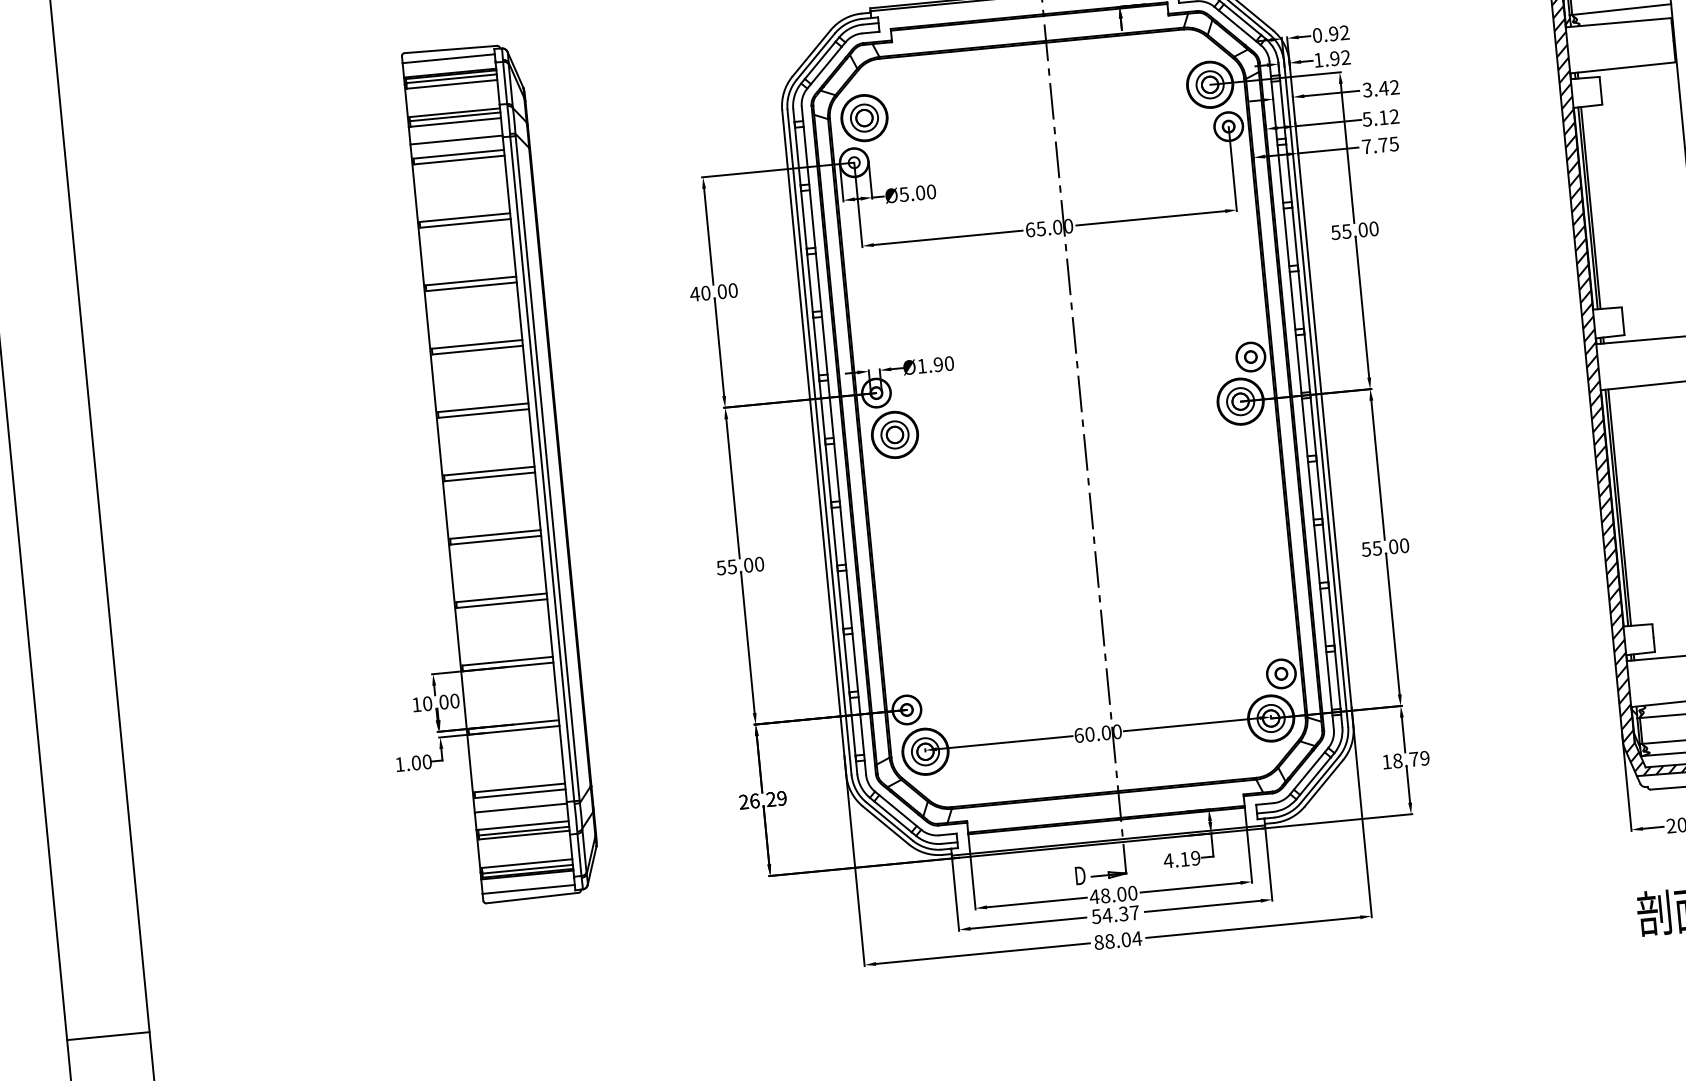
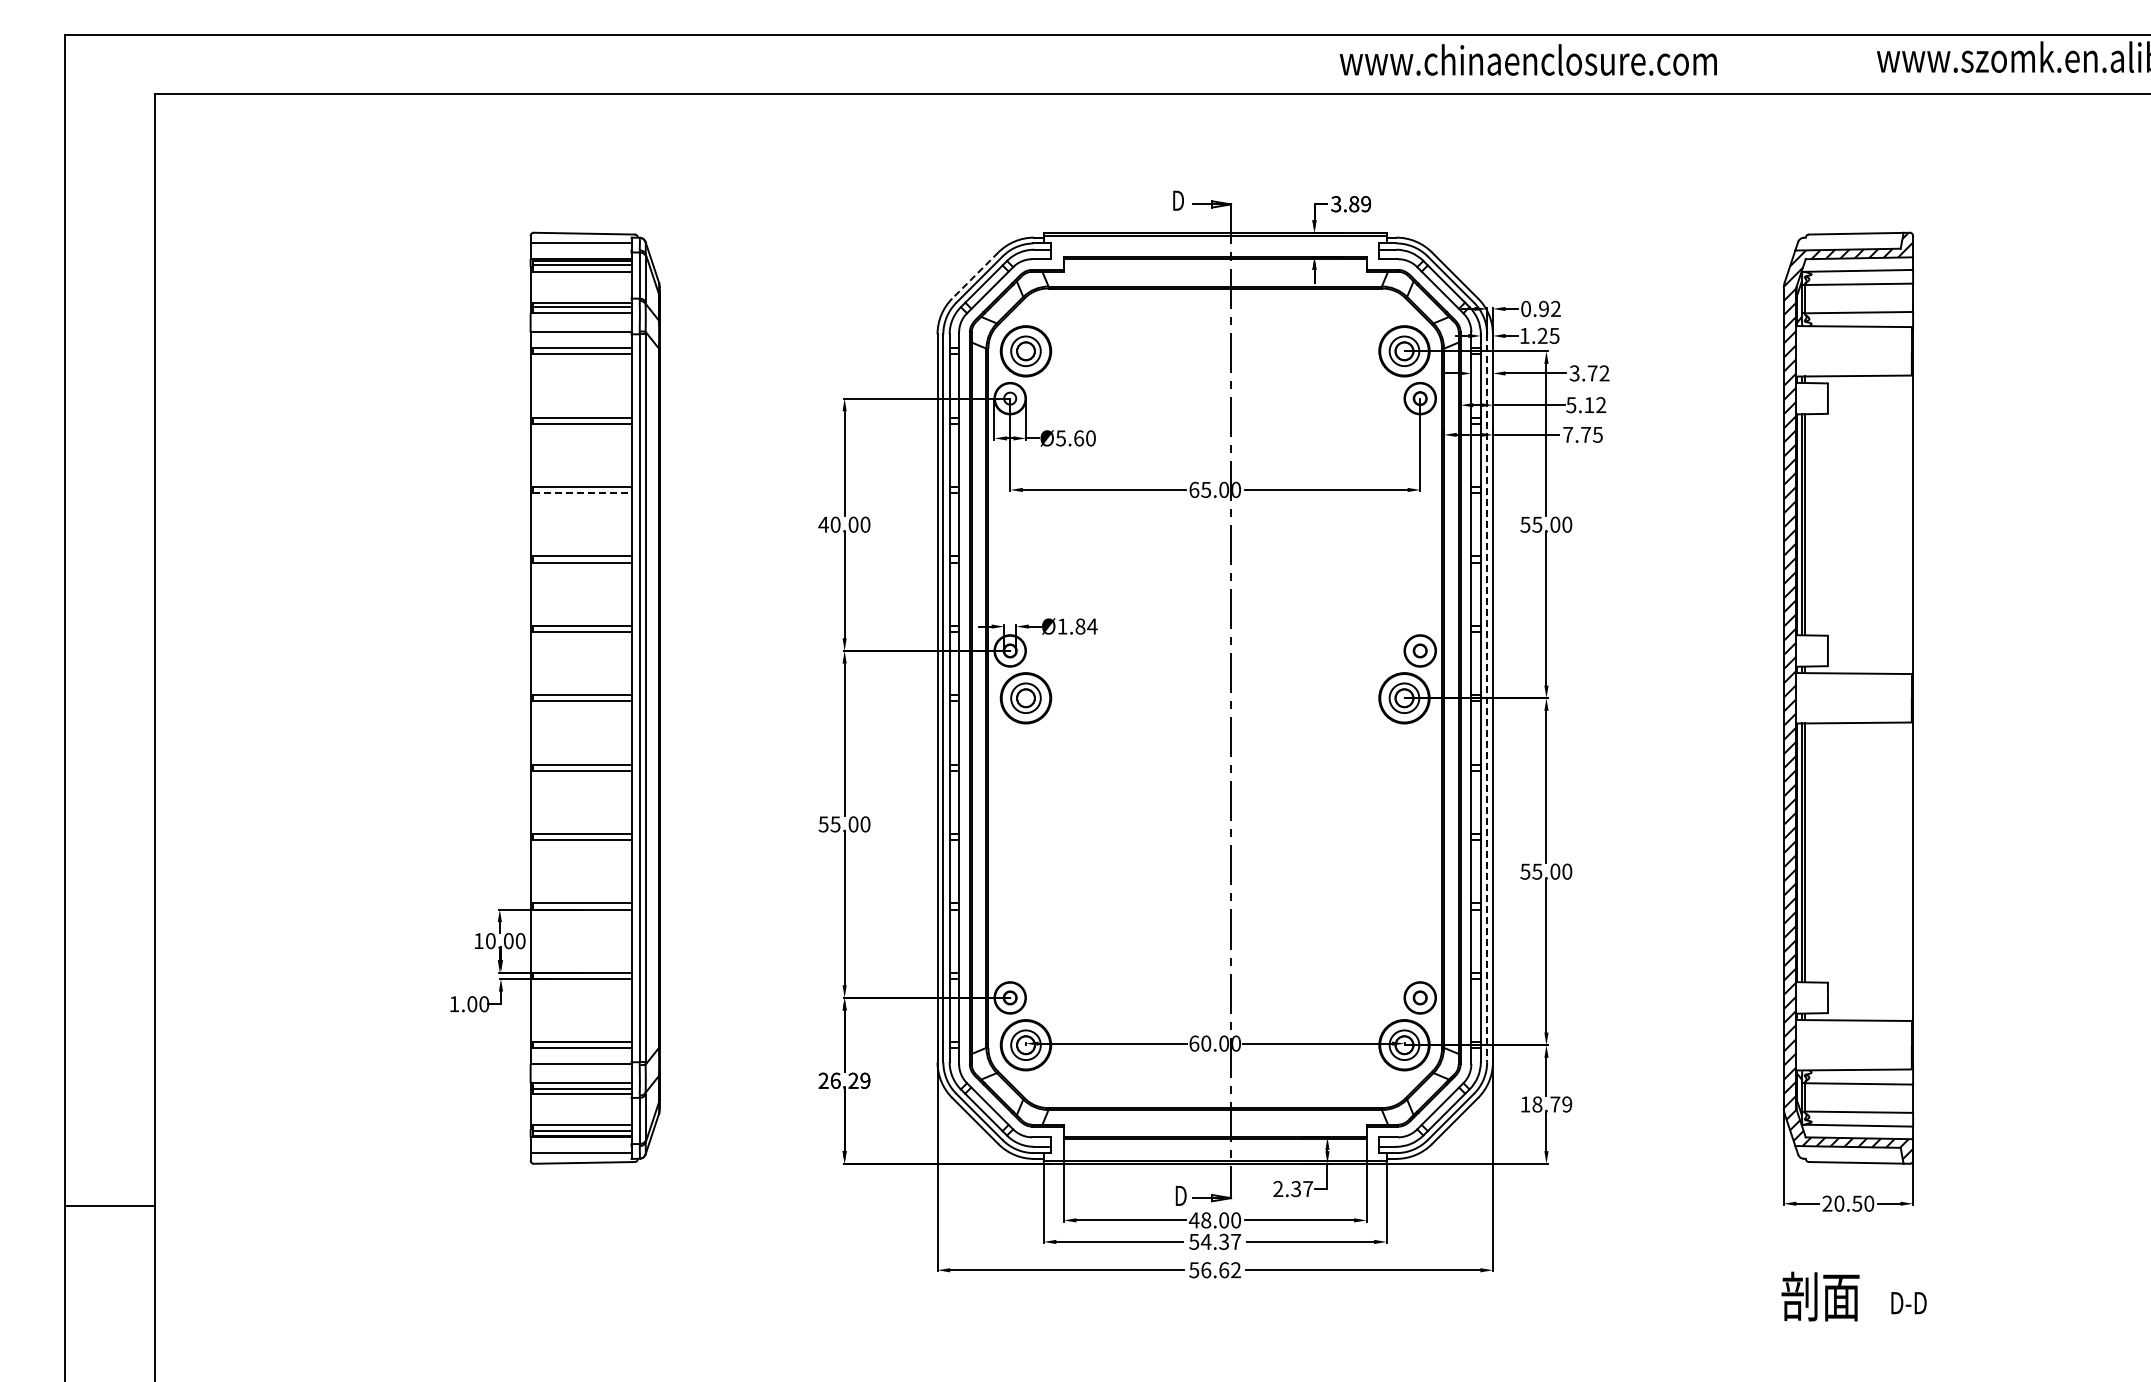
line: (811, 53) -> (975, 275), solid -> dashed
text: (1340, 57) -> (1548, 335), 1.92 -> 1.25
text: (1383, 88) -> (1592, 373), 3.42 -> 3.72
text: (921, 193) -> (1079, 438), Ø5.00 -> Ø5.60
line: (472, 286) -> (582, 493), solid -> dashed
text: (943, 364) -> (1086, 626), Ø1.90 -> Ø1.84
line: (1316, 394) -> (1487, 698), solid -> dashed
text: (1181, 860) -> (1292, 1189), 4.19 -> 2.37
text: (1118, 940) -> (1215, 1270), 88.04 -> 56.62
line: (108, 1036) -> (109, 1206), moved

